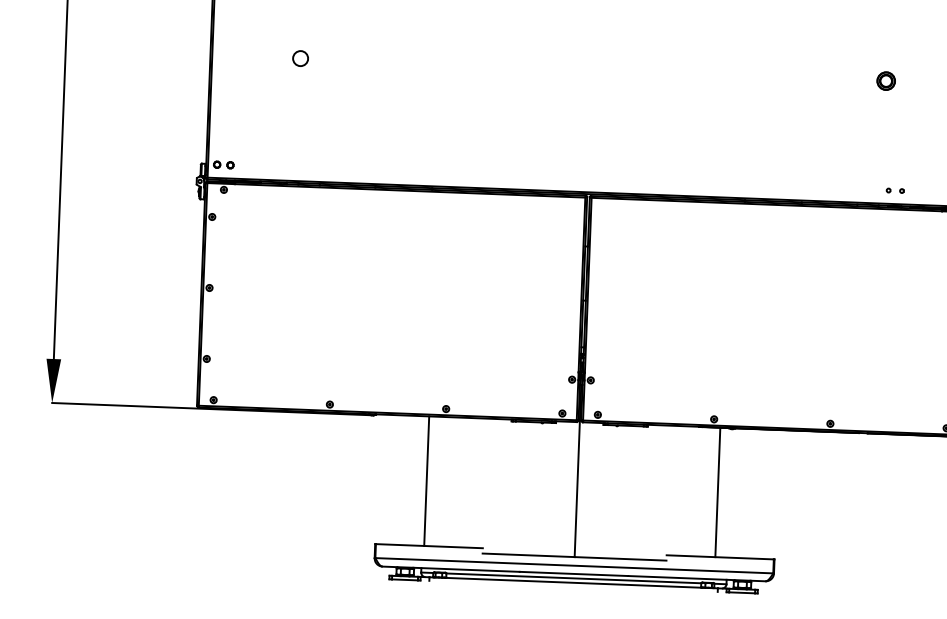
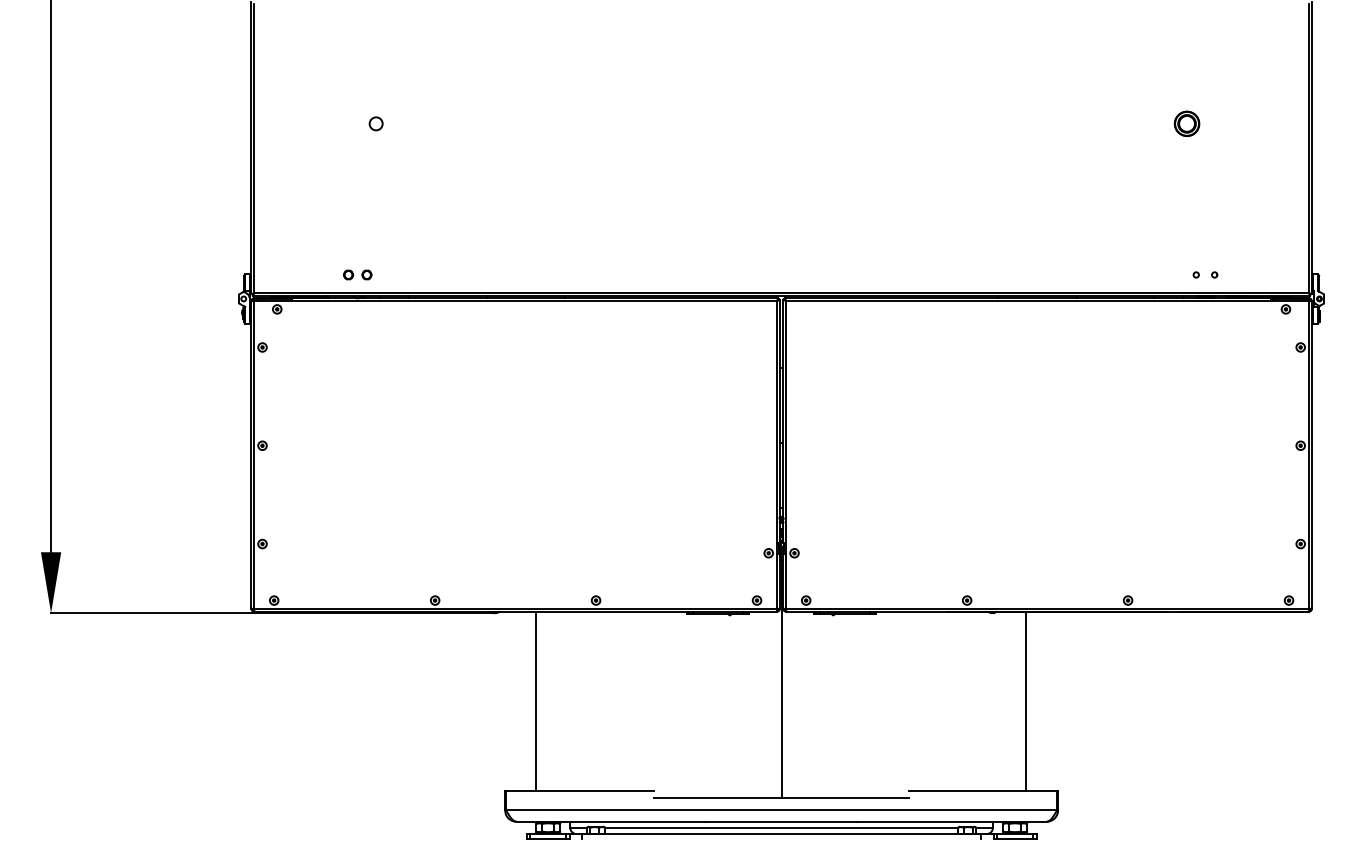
circle: (300, 58) -> (375, 123), size x0.62
part: (223, 164) -> (357, 274), moved
line: (427, 481) -> (536, 701), moved
line: (718, 492) -> (1026, 701), moved

